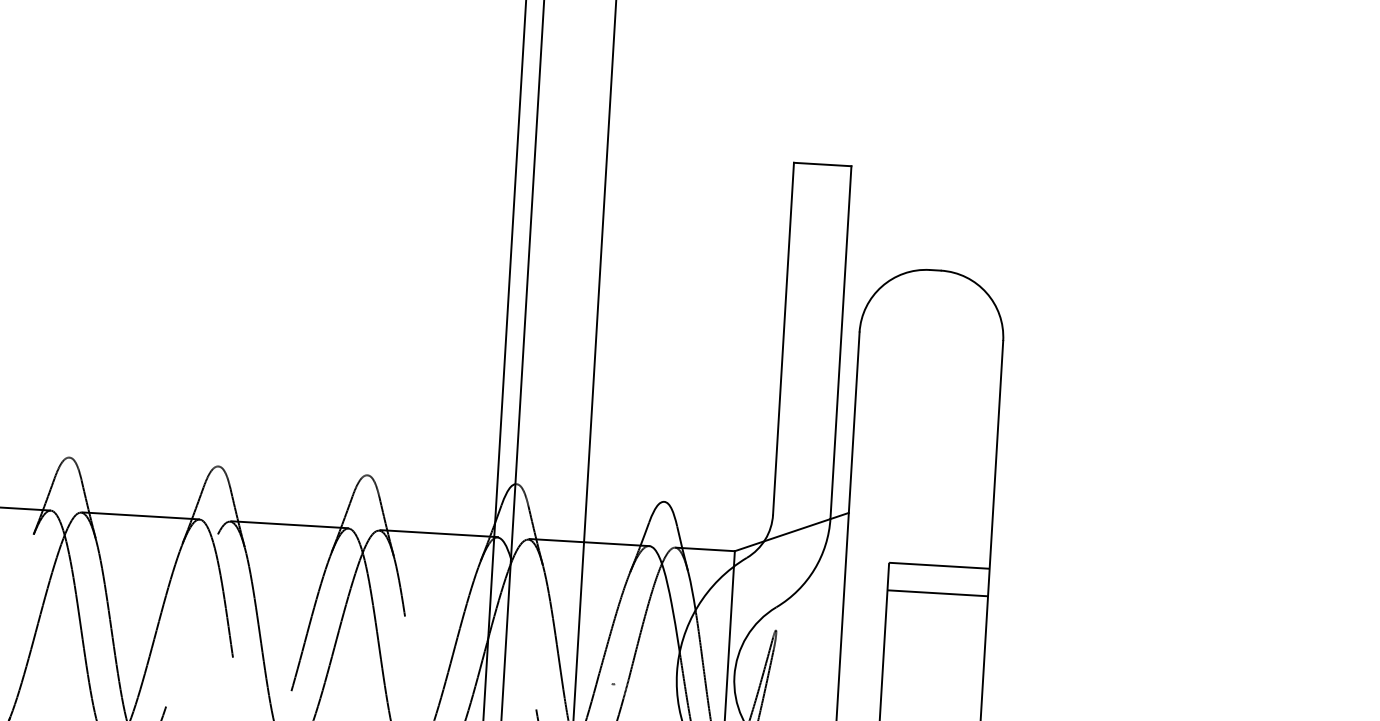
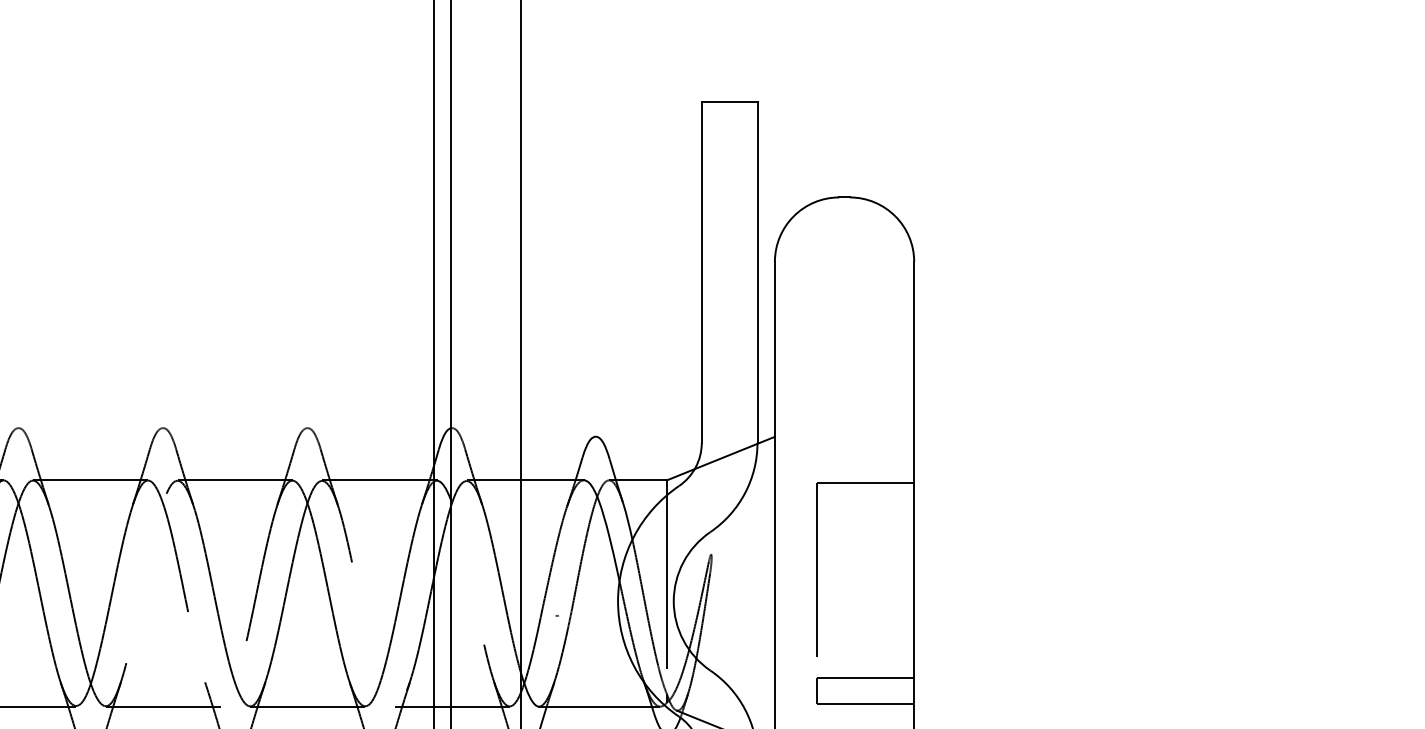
line: (937, 593) -> (865, 509), removed

